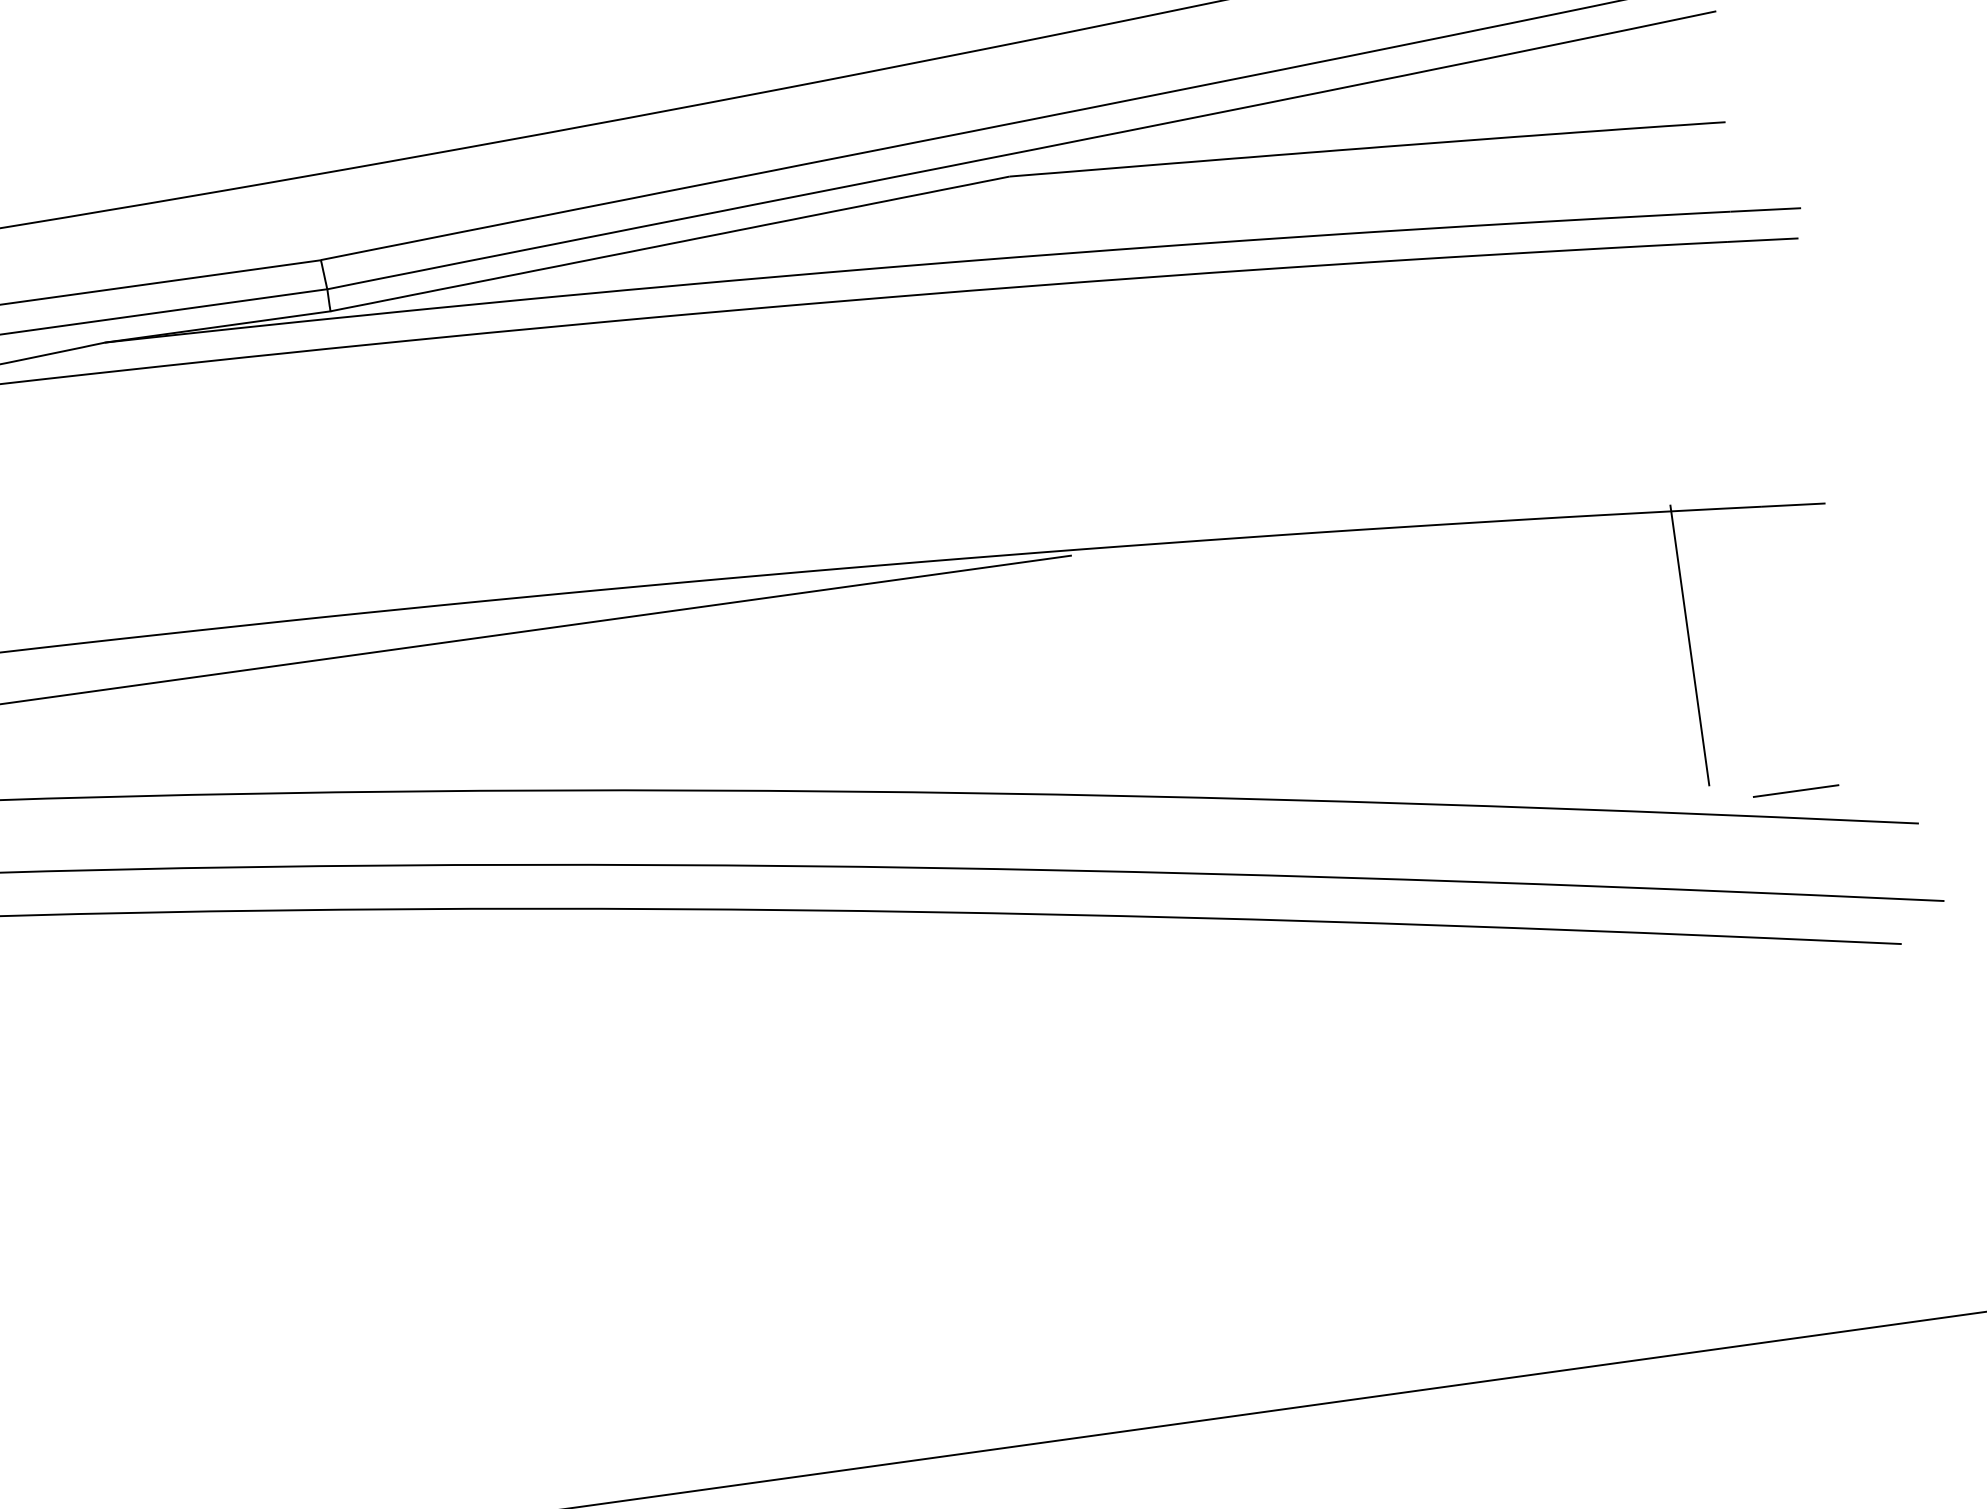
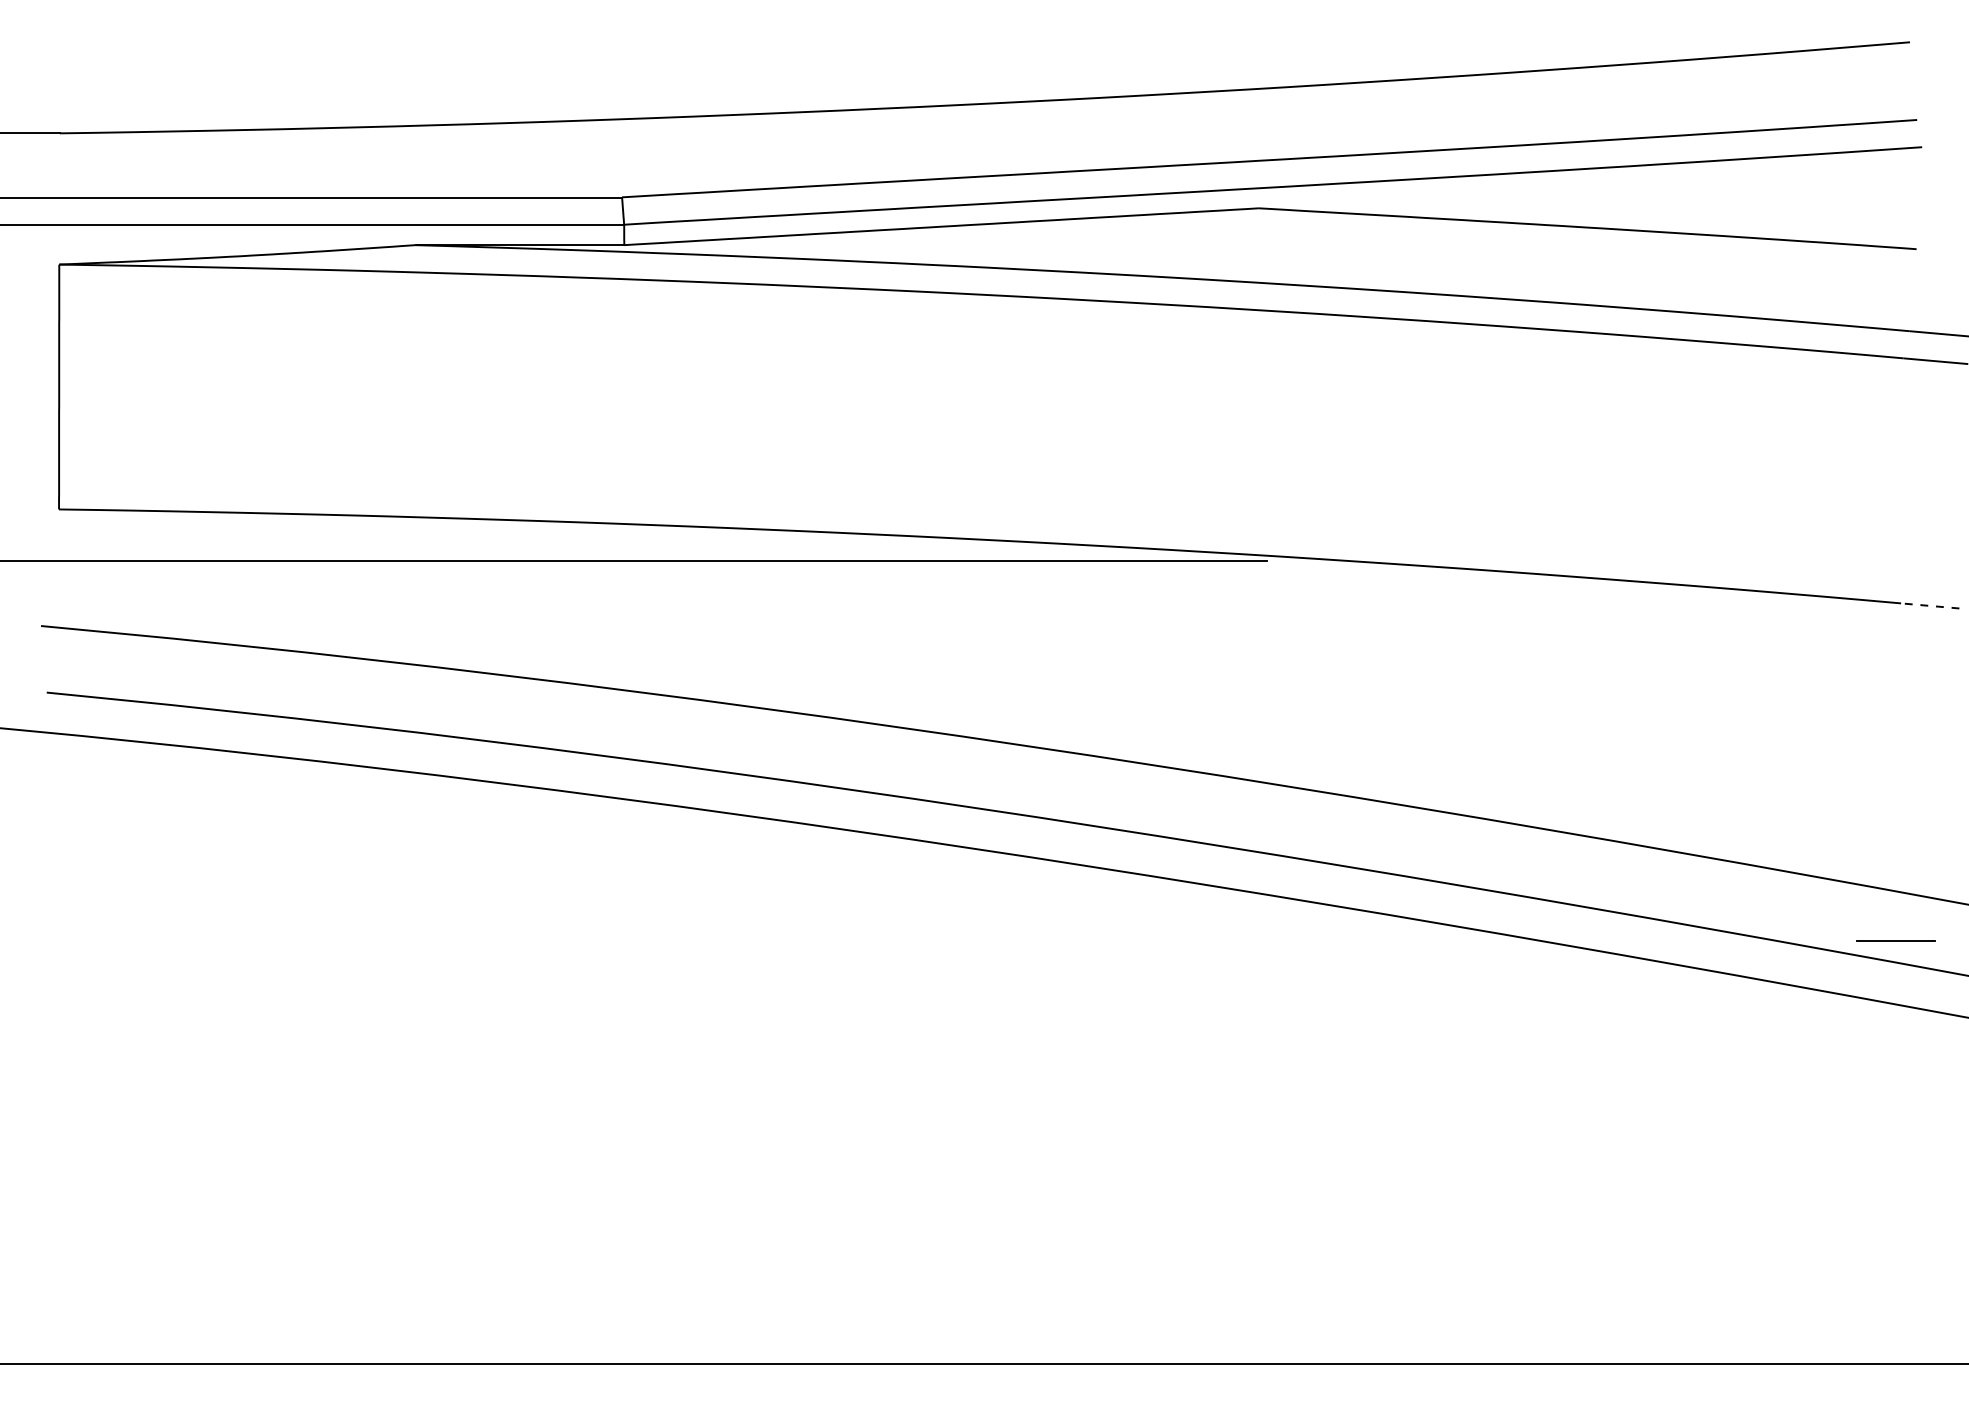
line: (1792, 504) -> (1929, 605), solid -> dashed
line: (1690, 645) -> (1818, 720), removed
line: (1795, 790) -> (1895, 940), moved

